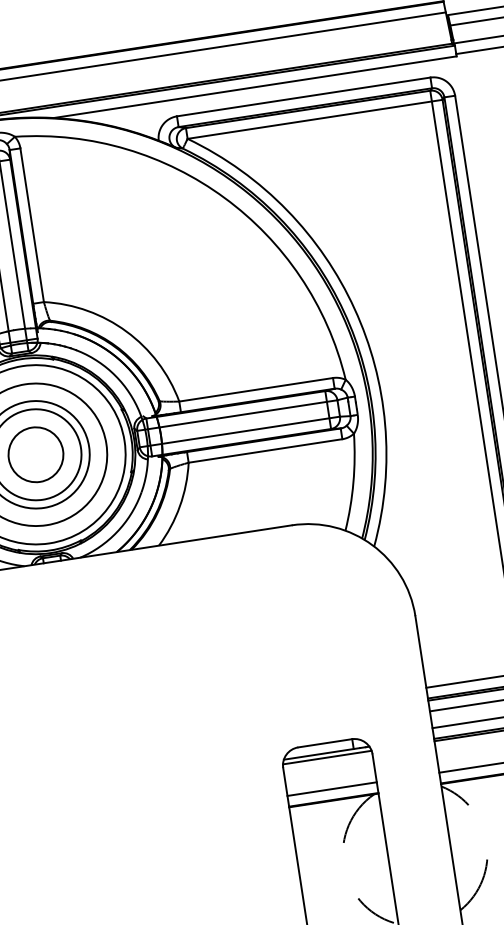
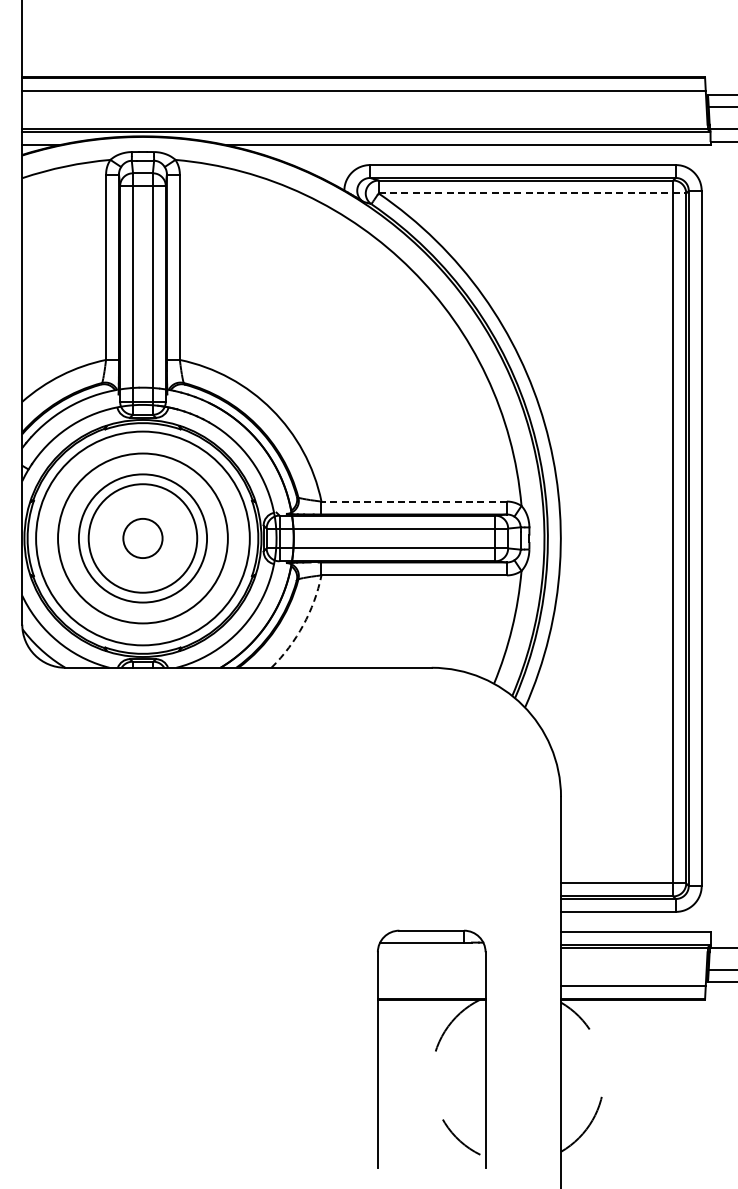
line: (315, 119) -> (532, 193), solid -> dashed
line: (256, 389) -> (414, 501), solid -> dashed
circle: (35, 454) -> (142, 538), size x0.6
arc: (180, 506) -> (303, 625), solid -> dashed
line: (327, 757) -> (431, 947), removed
line: (331, 788) -> (431, 985), removed

